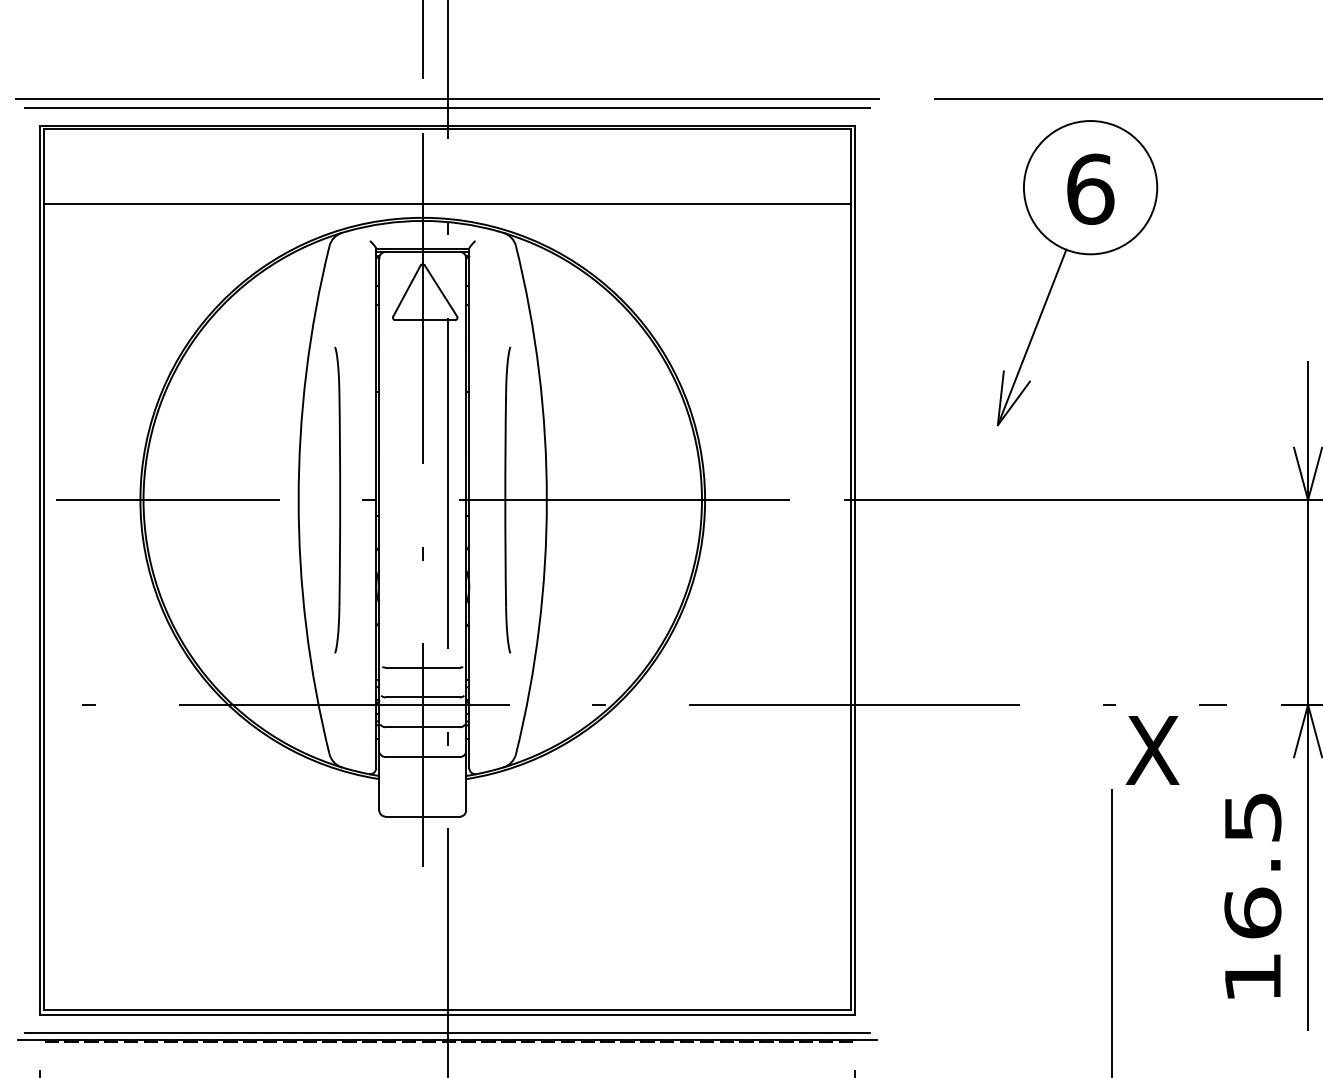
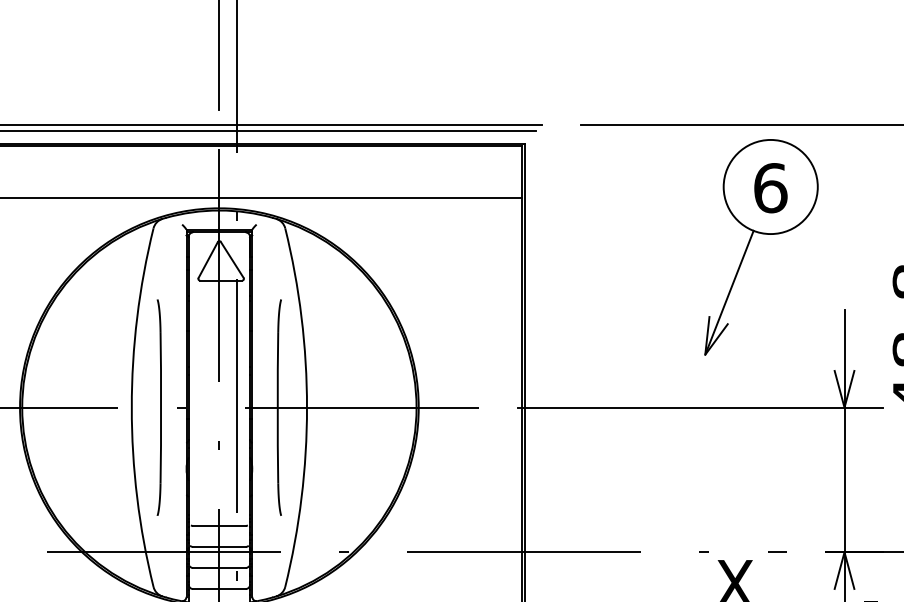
part: (1061, 265) -> (750, 241), moved

